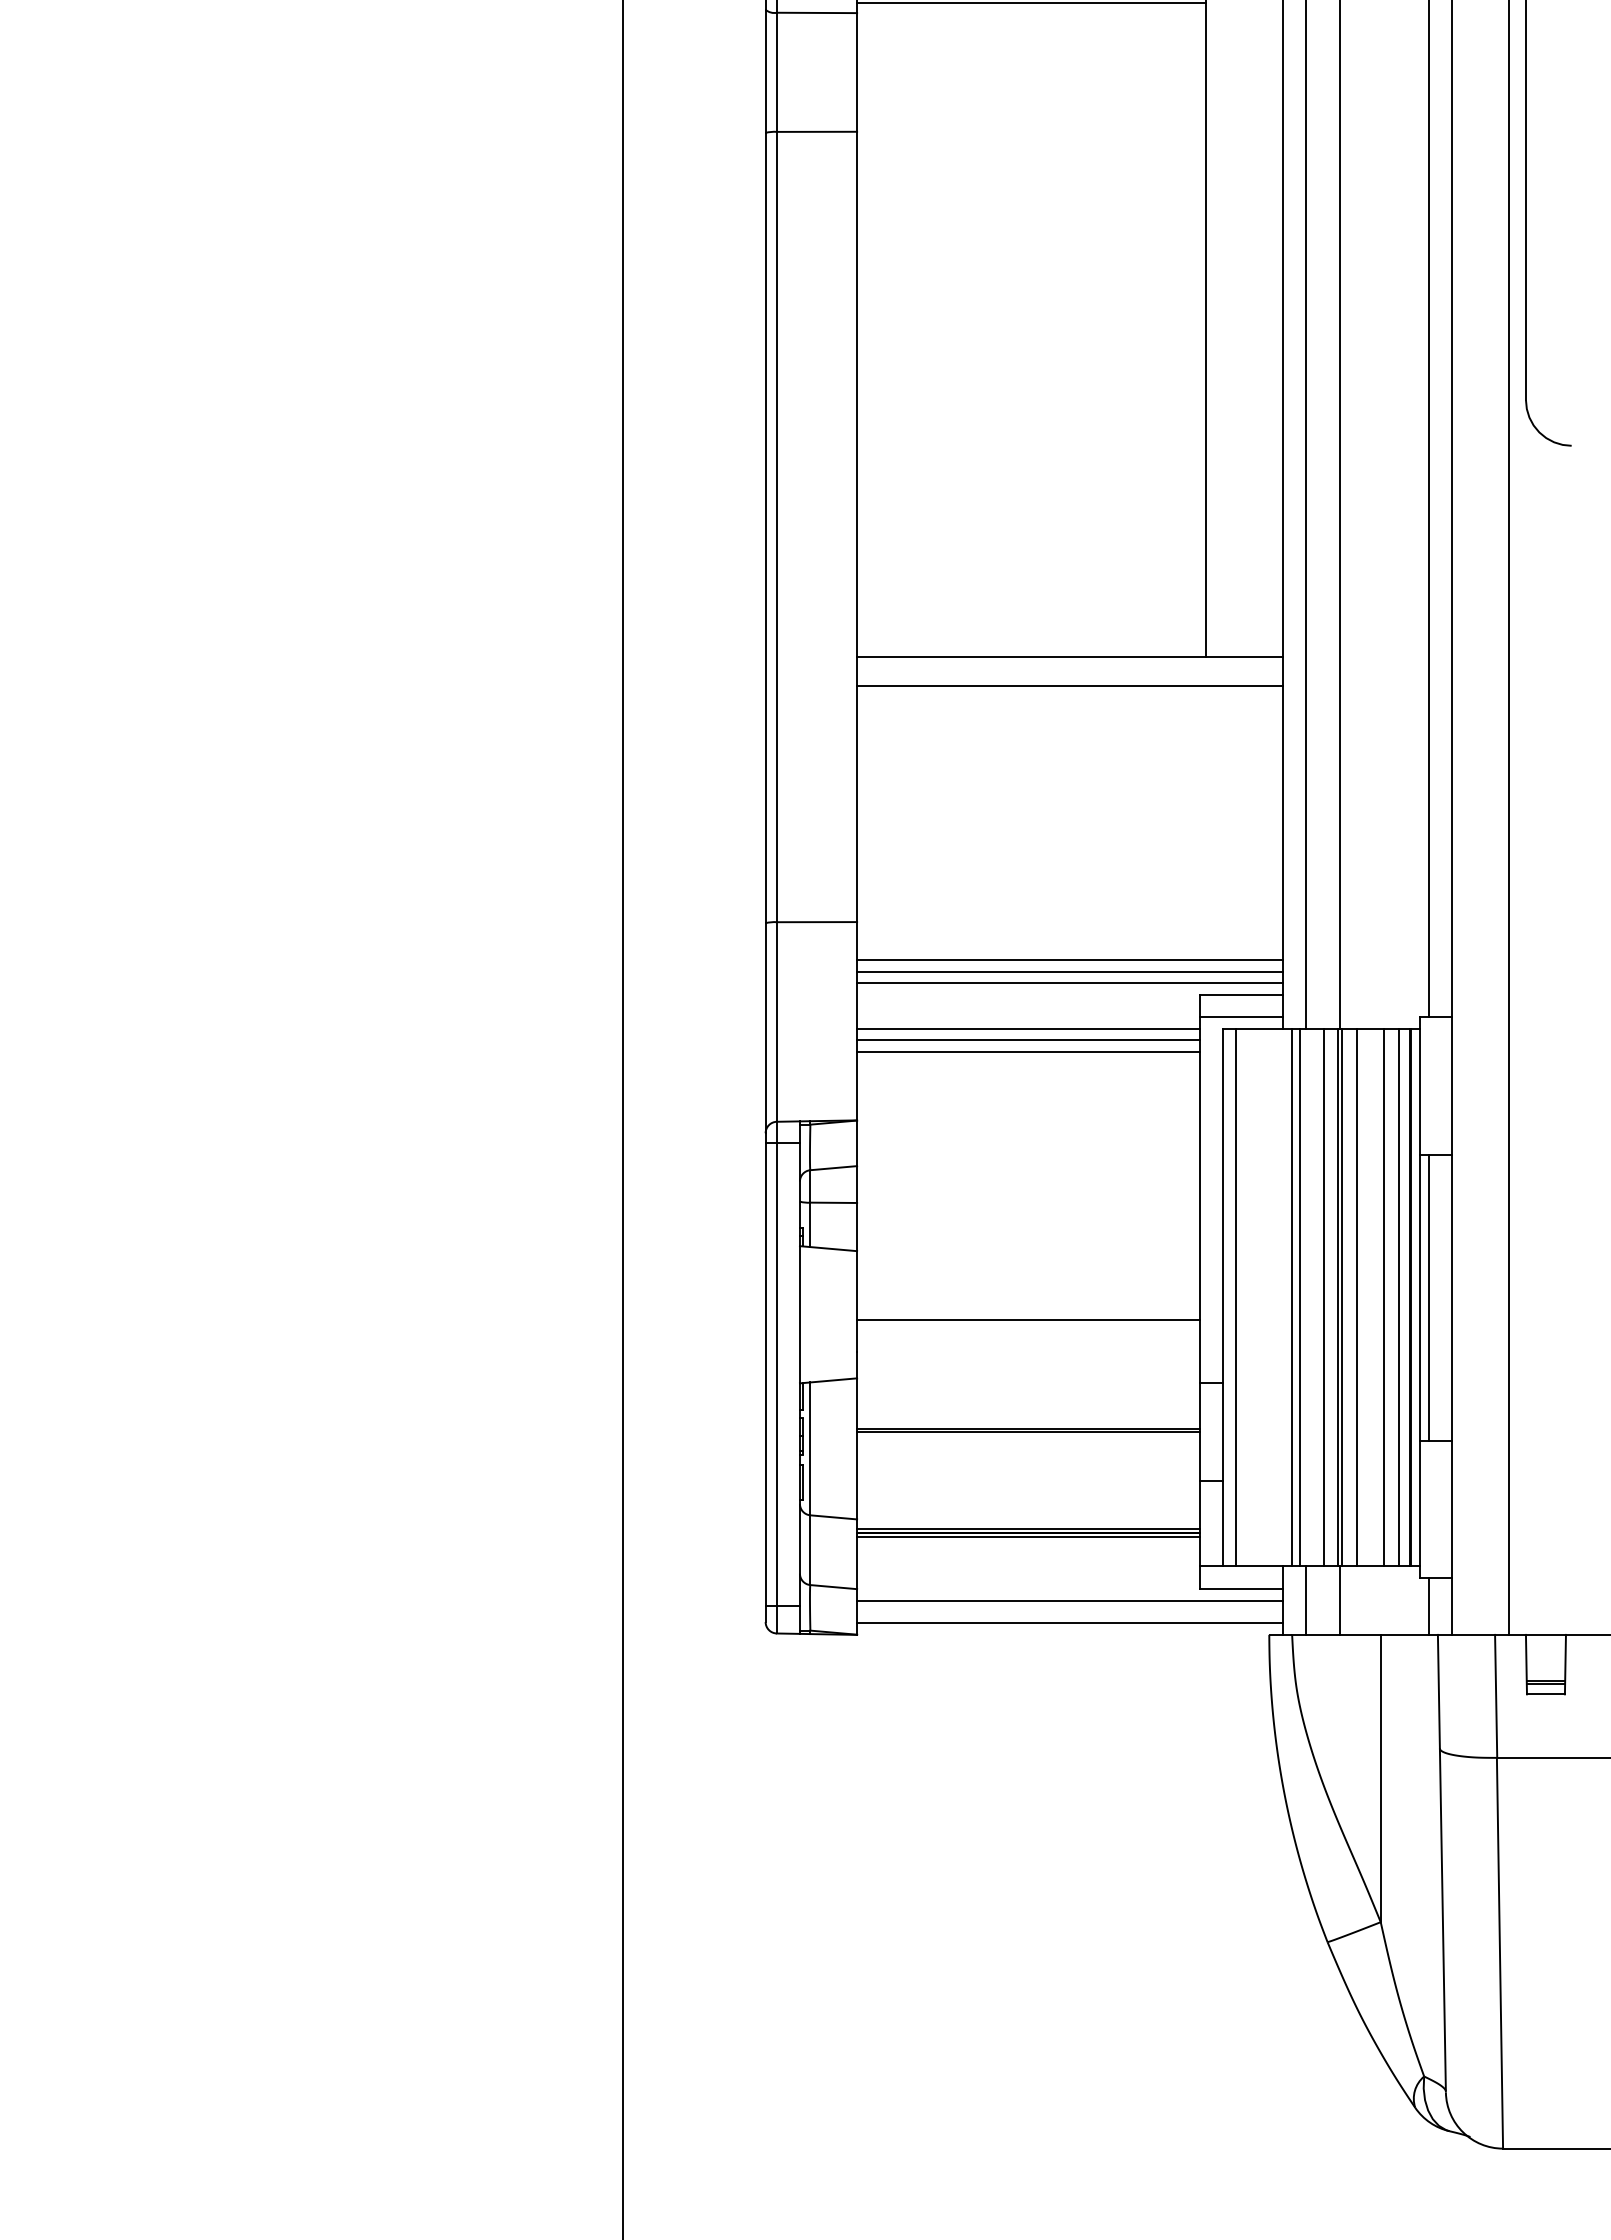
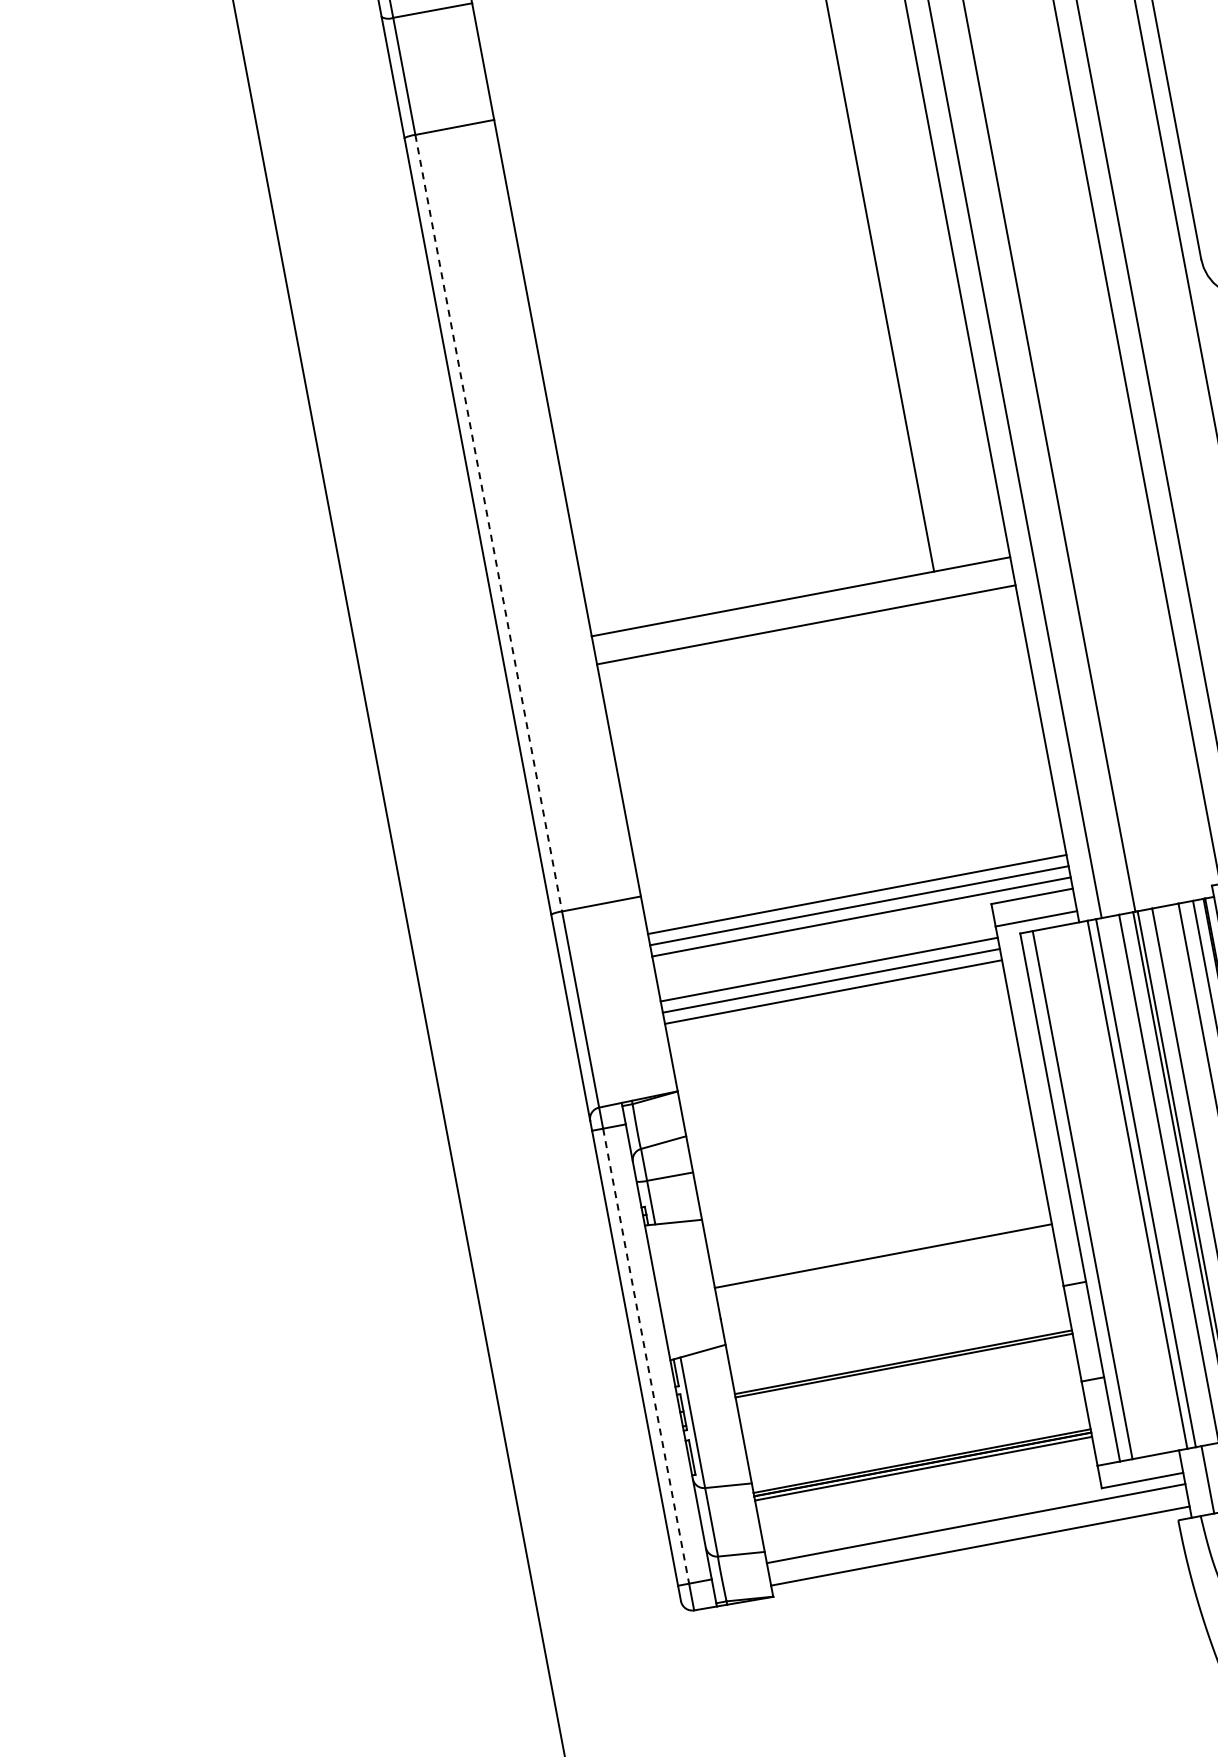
line: (776, 527) -> (488, 523), solid -> dashed
line: (776, 1374) -> (645, 1355), solid -> dashed

